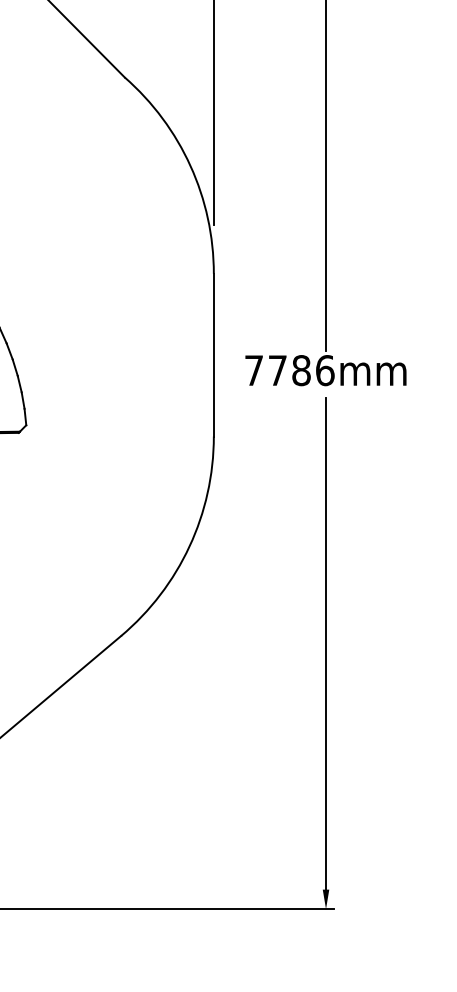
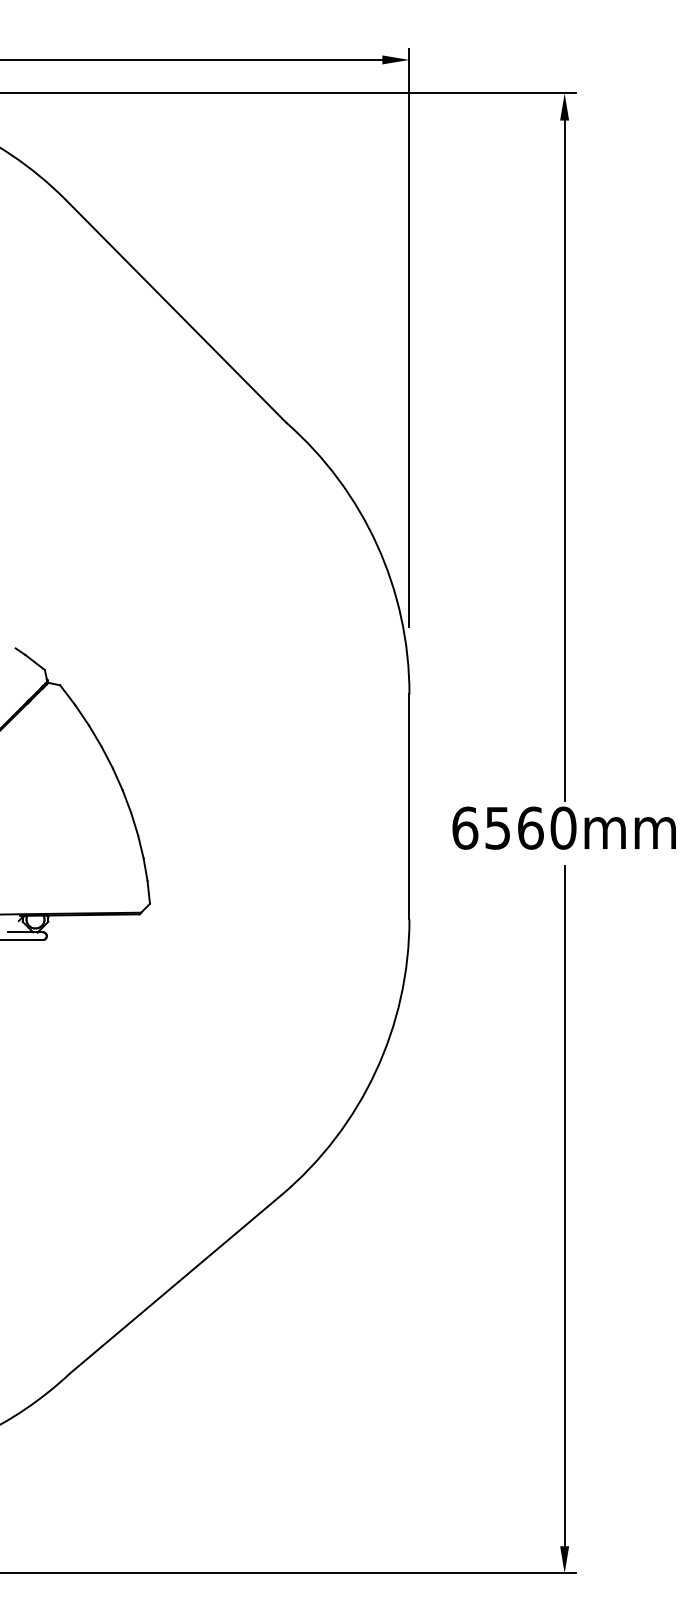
text: (289, 370) -> (514, 827), 7786mm -> 6560mm

